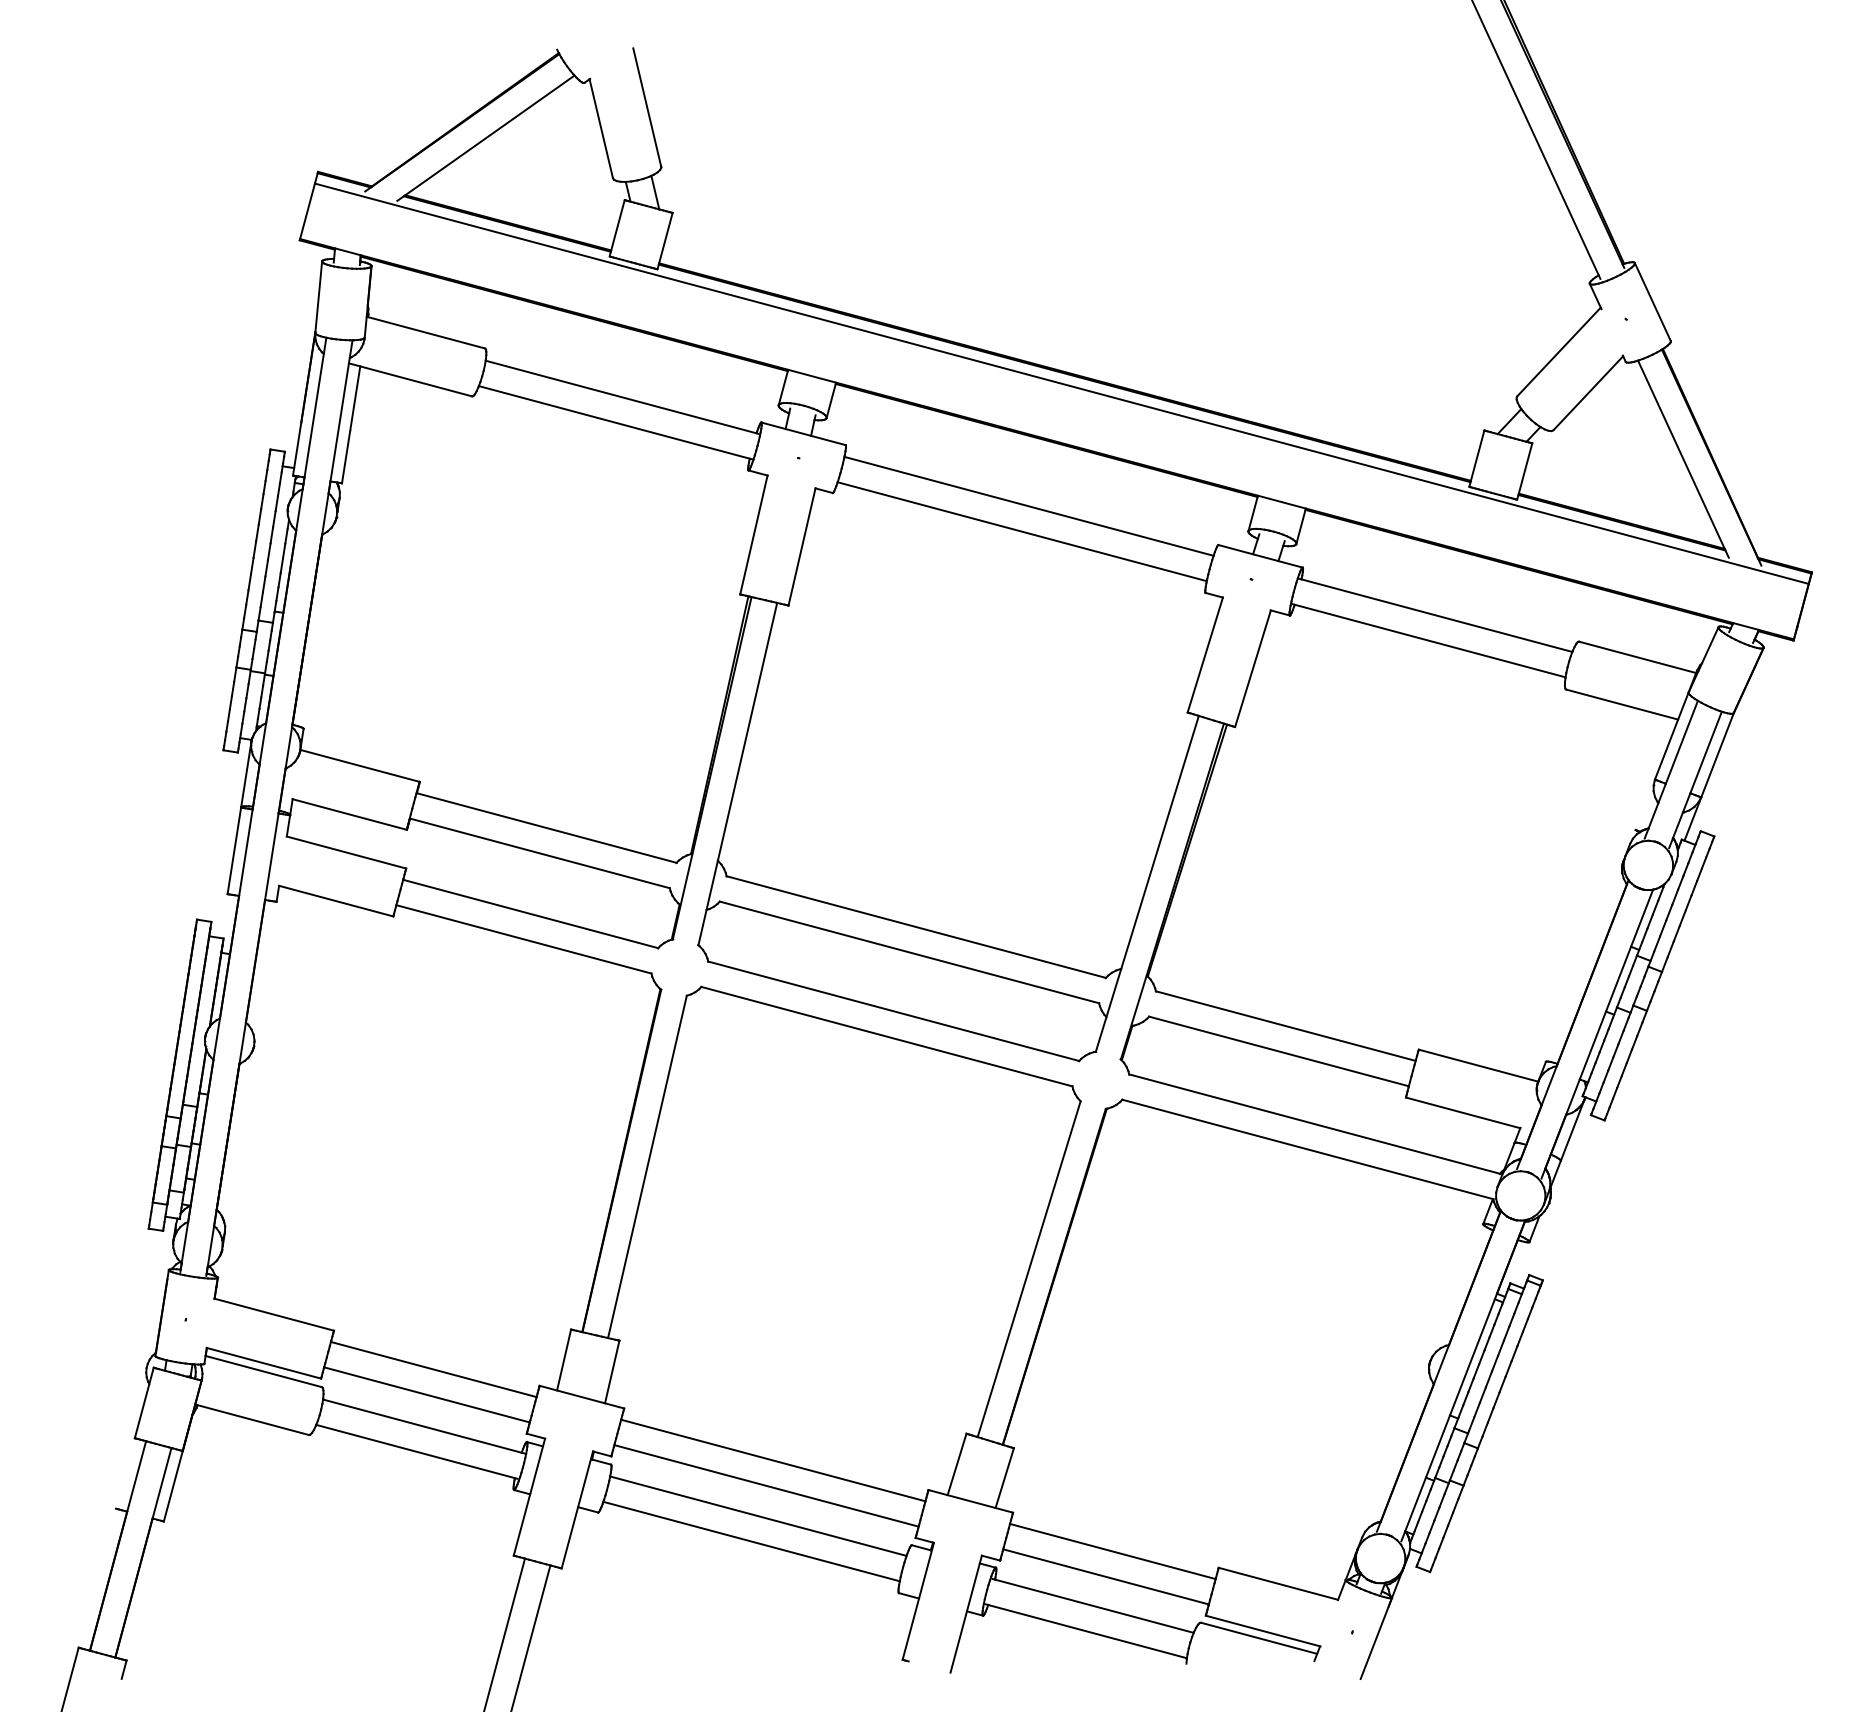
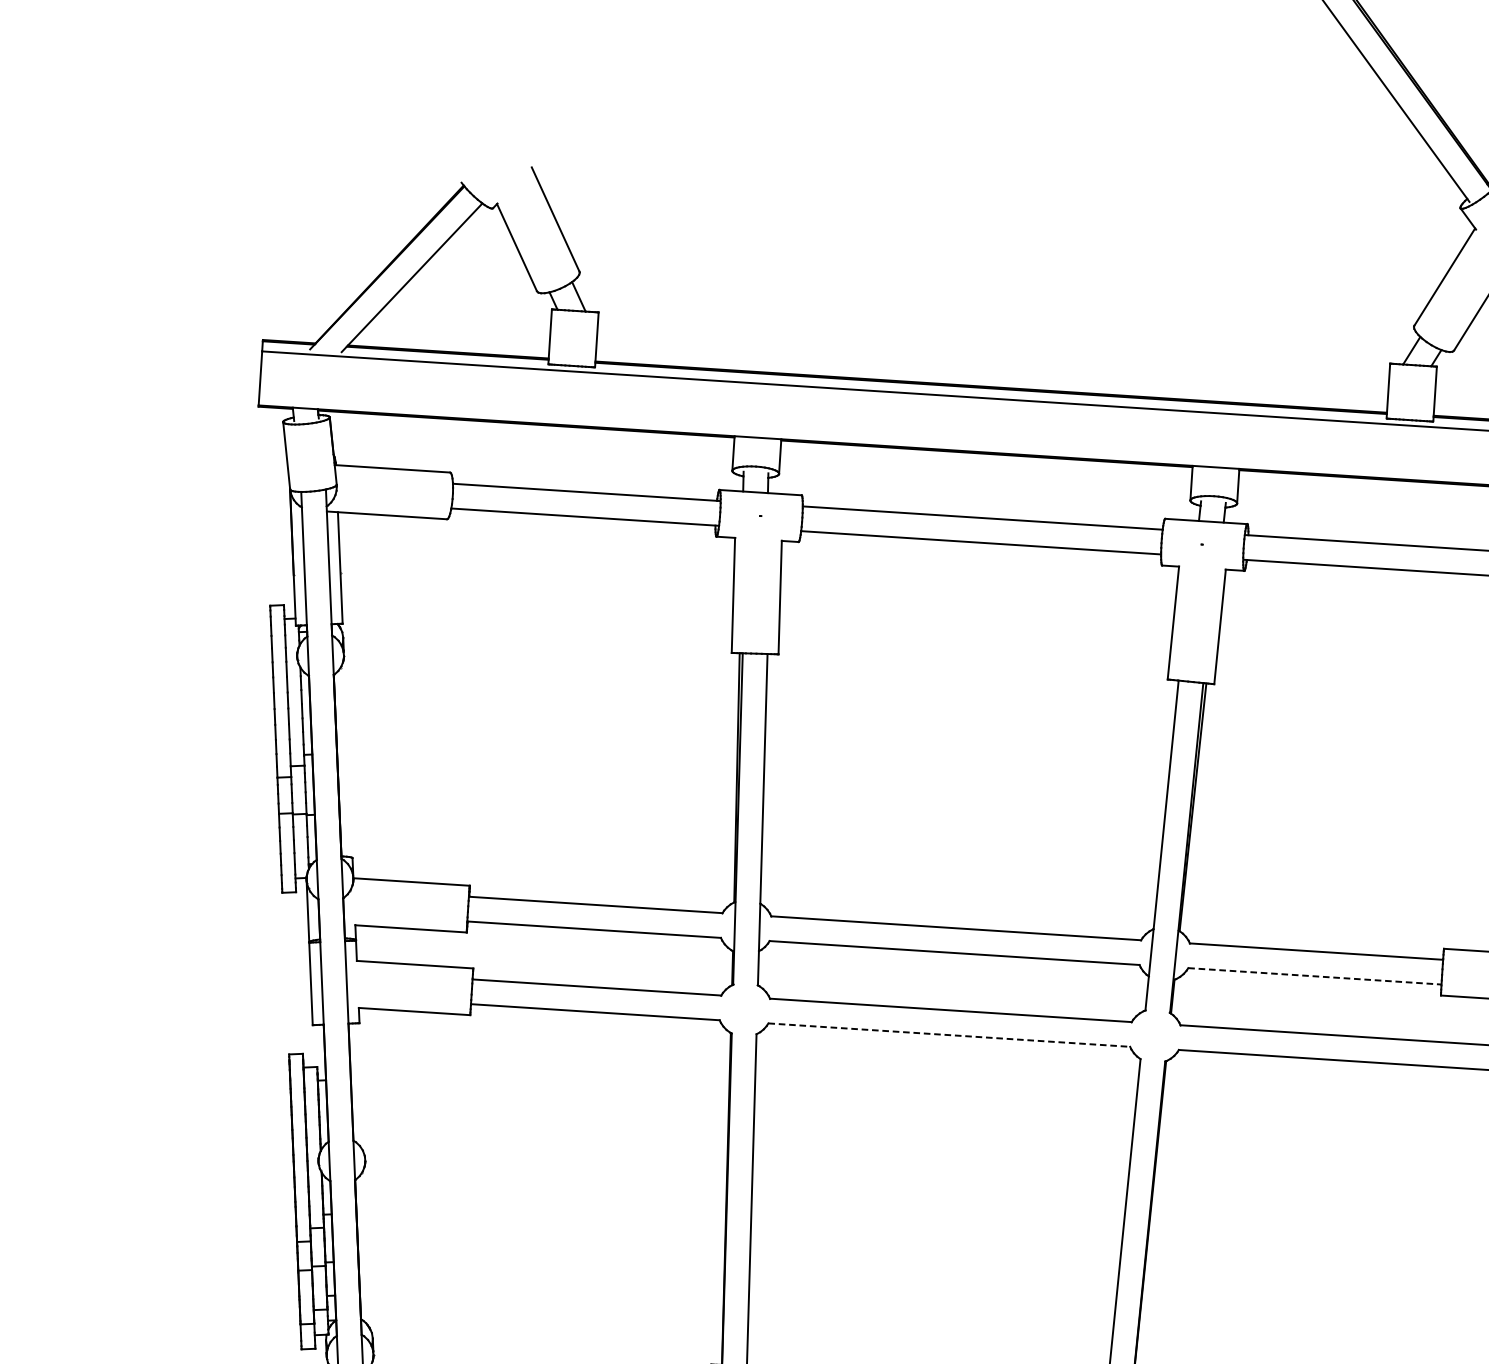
line: (887, 1036) -> (949, 1034), solid -> dashed
line: (1279, 1051) -> (1315, 976), solid -> dashed

